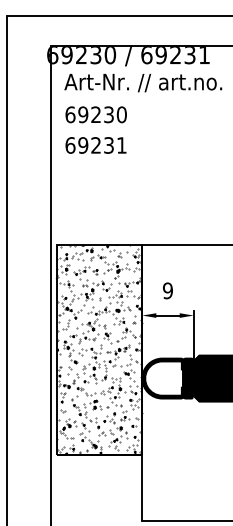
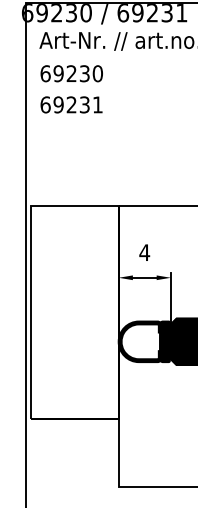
text: (167, 290) -> (144, 252), 9 -> 4
hatch: (99, 349) -> (75, 312), removed

